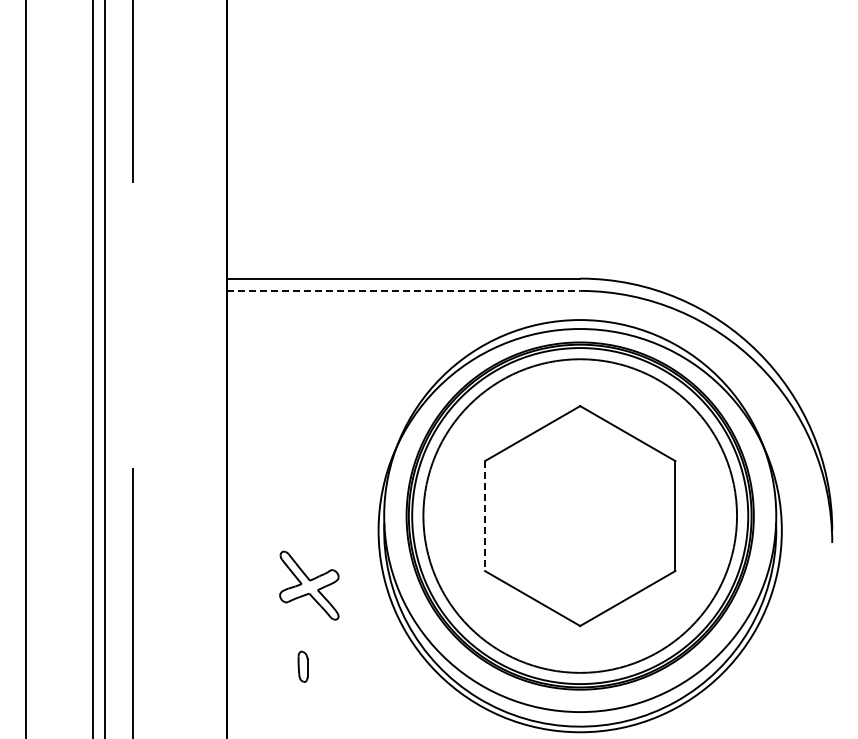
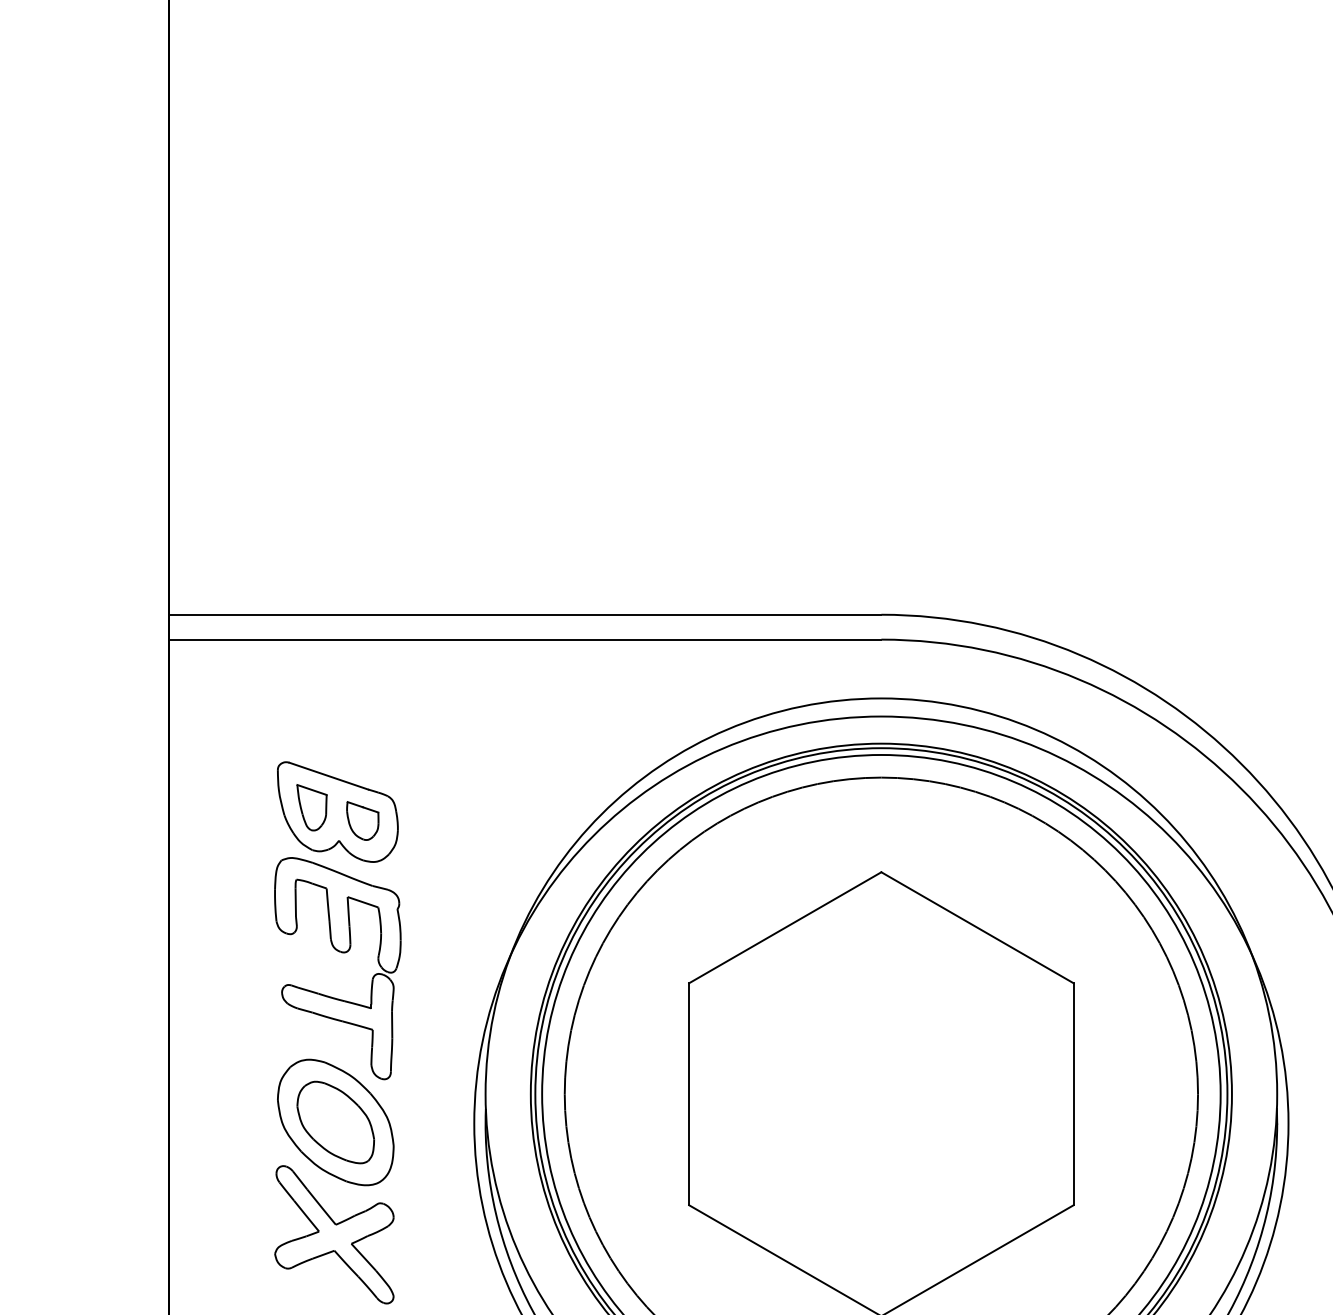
line: (404, 290) -> (526, 638), dashed -> solid
part: (311, 446) -> (338, 953), added
line: (485, 516) -> (690, 1095), dashed -> solid

